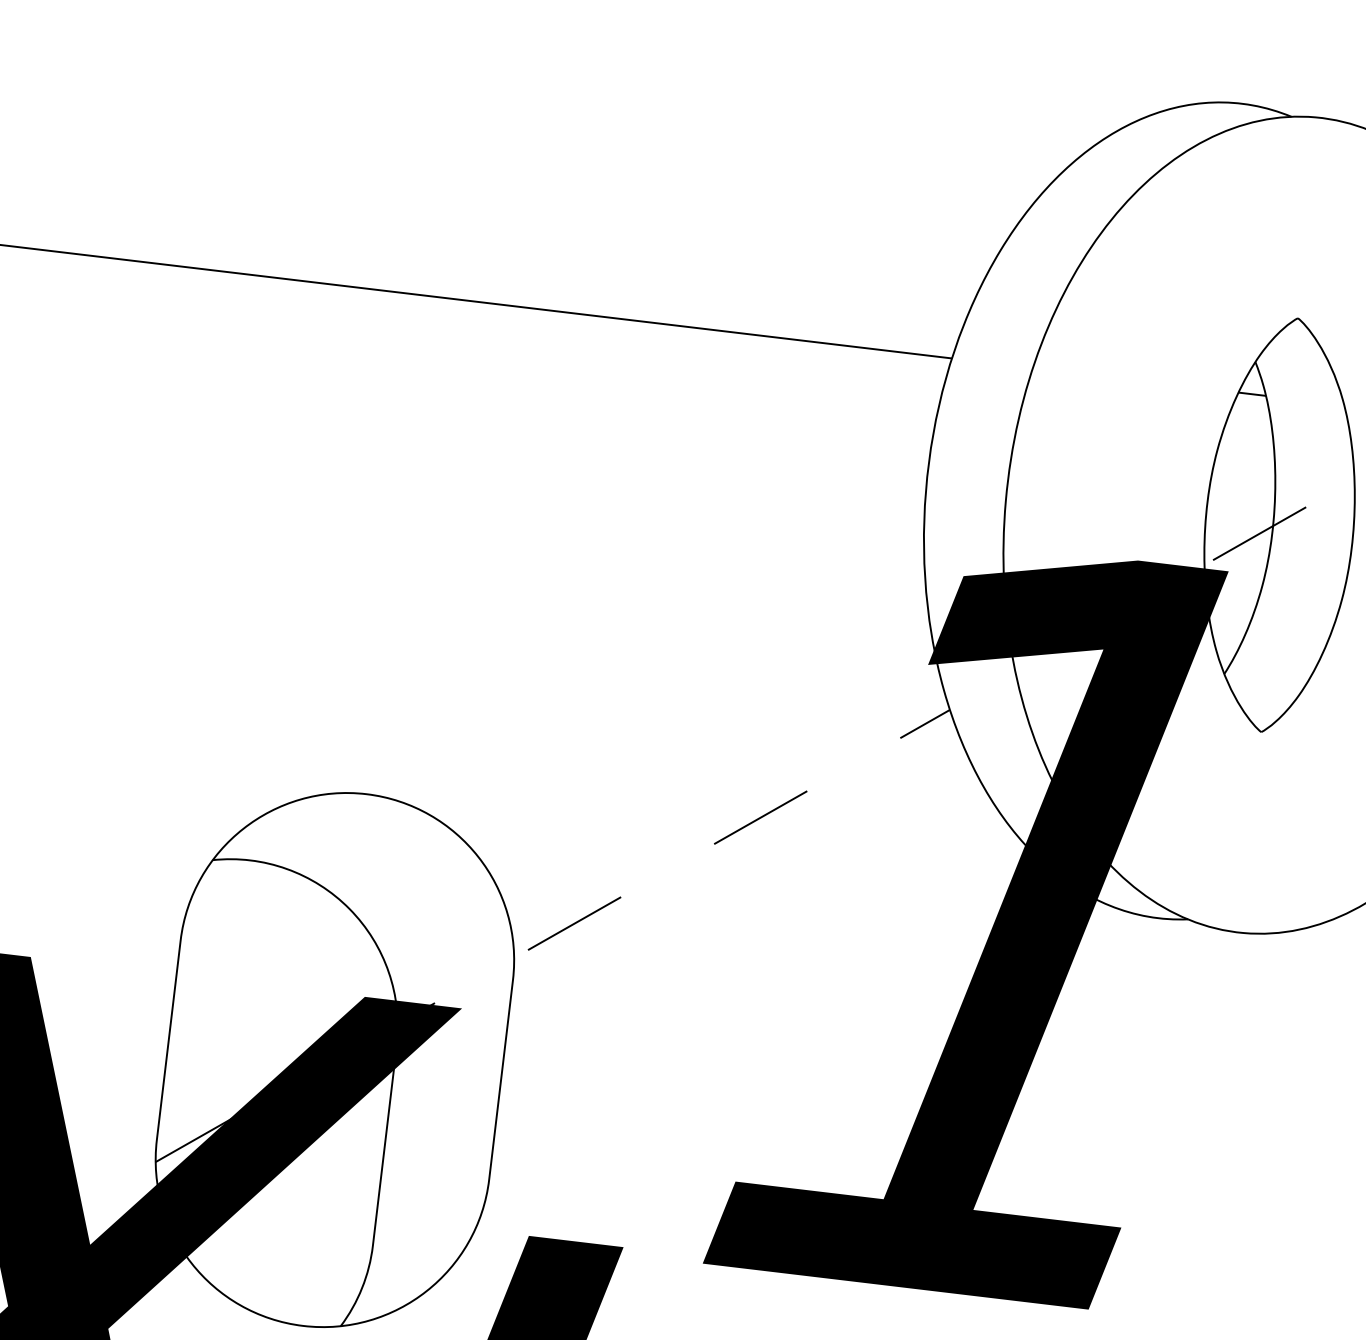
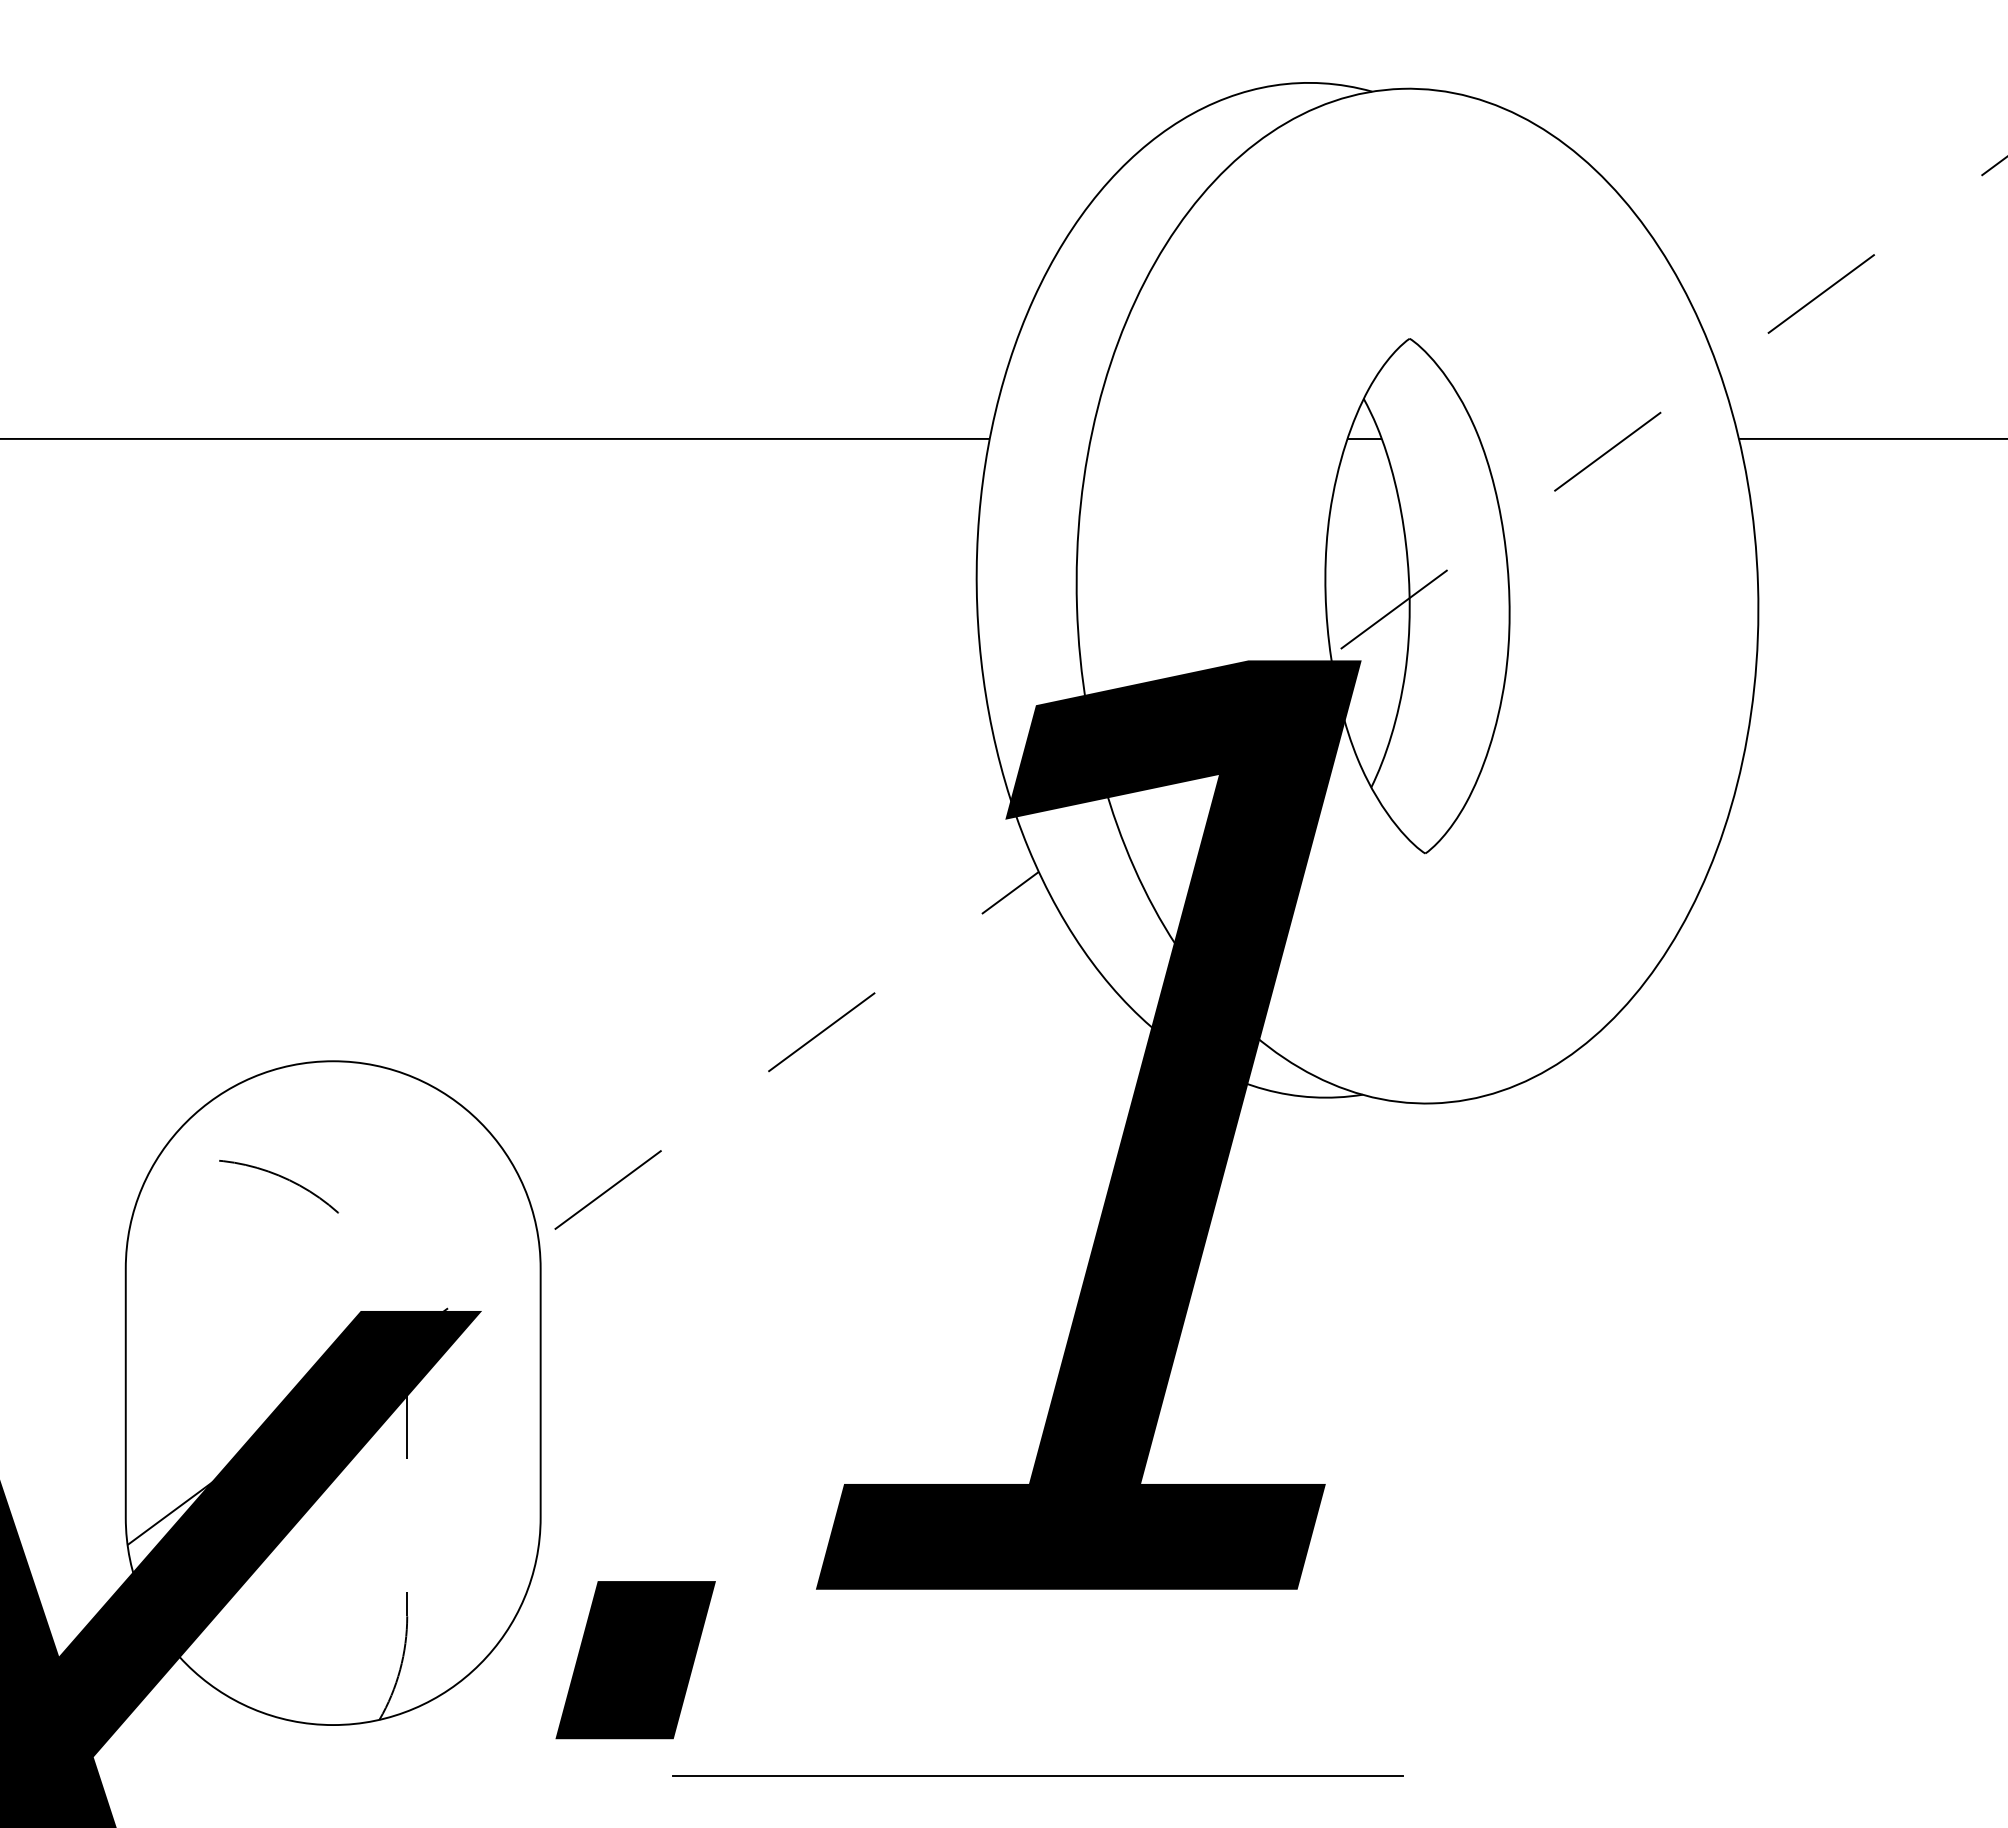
line: (398, 1028) -> (406, 1345), solid -> dashed

